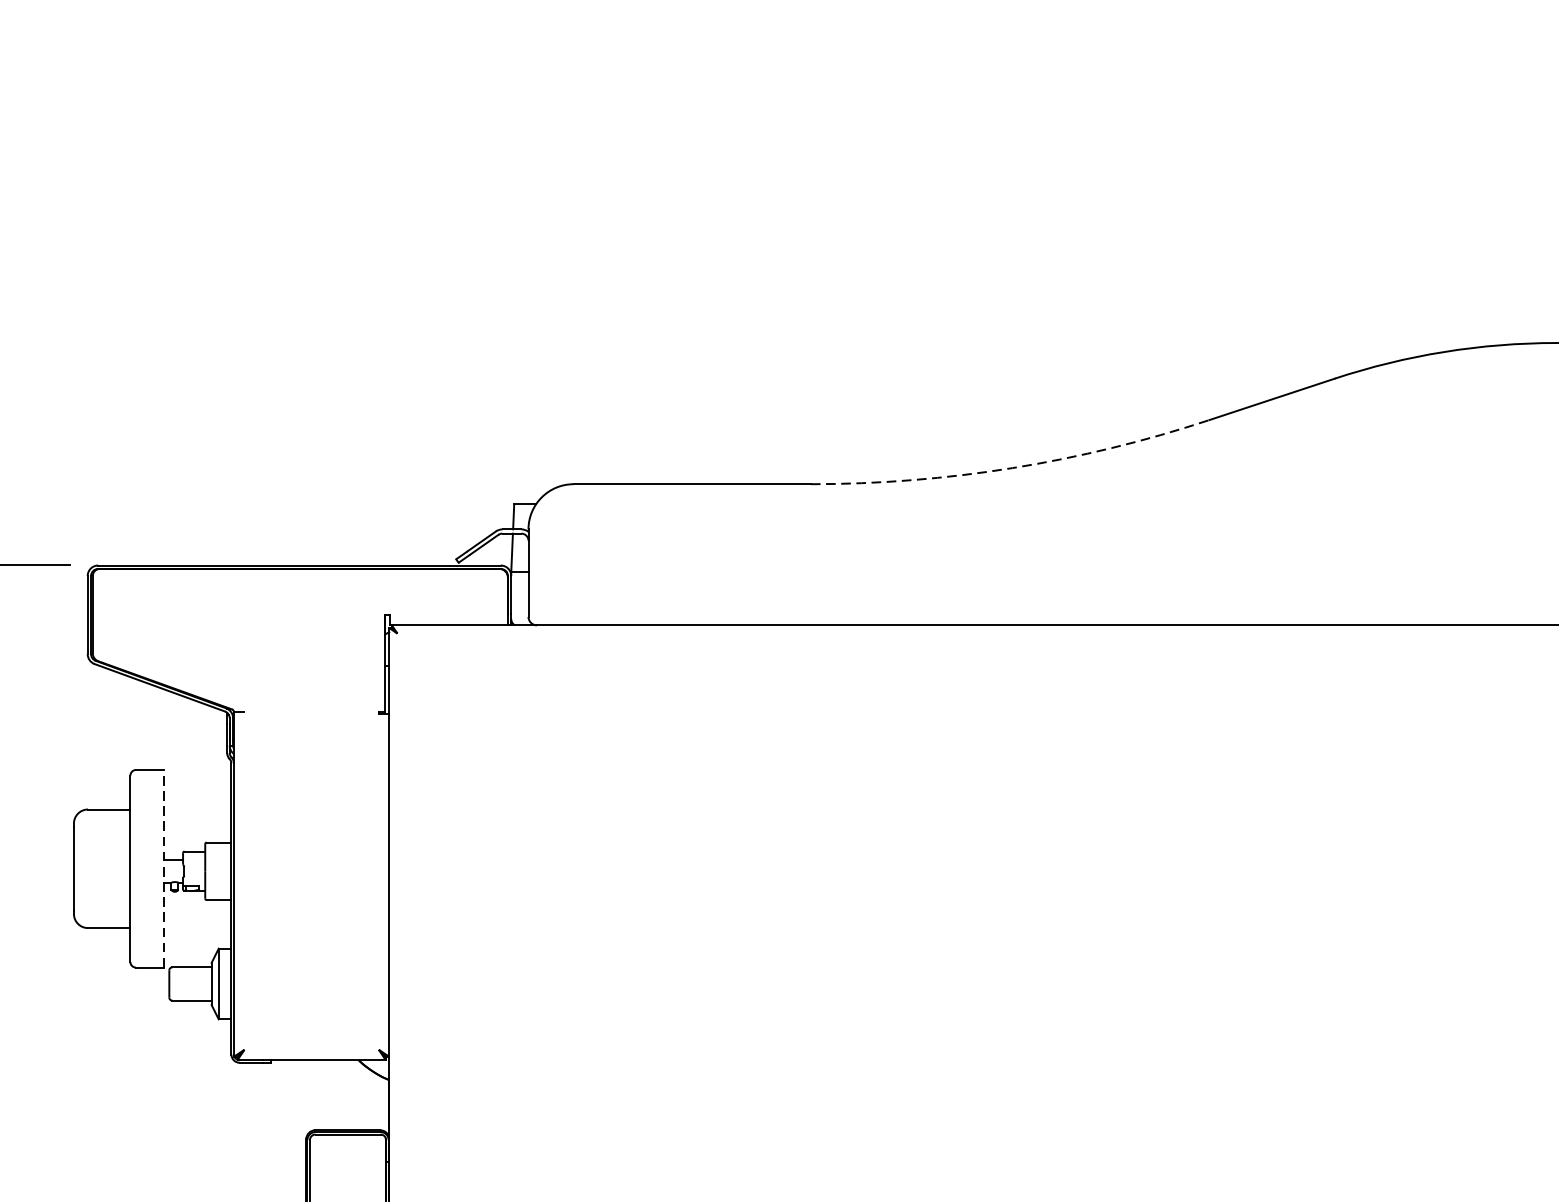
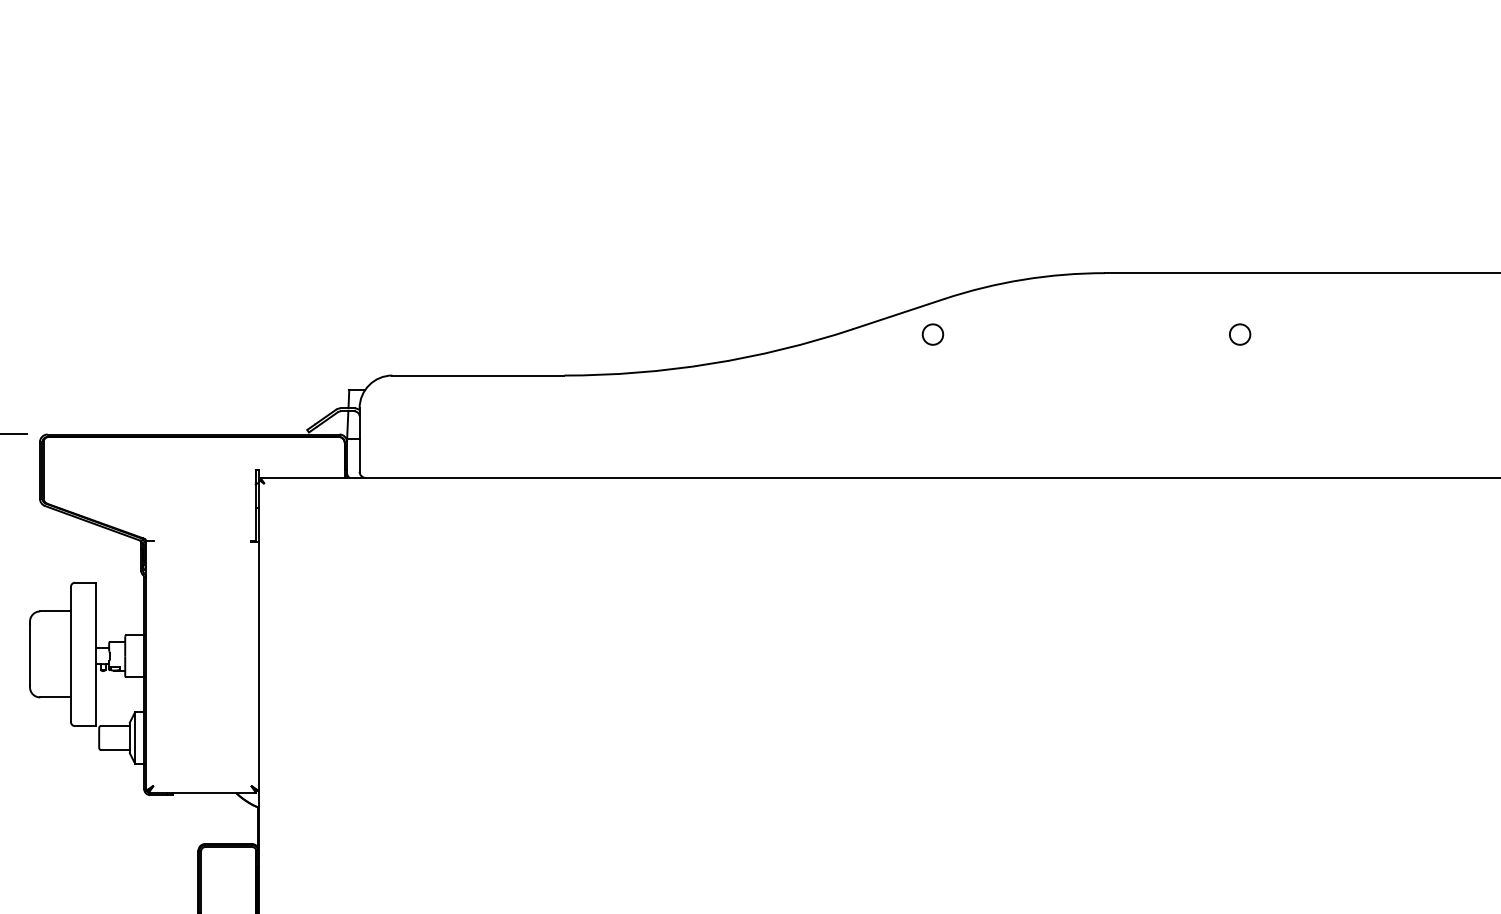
circle: (1318, 427) -> (932, 334), added
arc: (1012, 467) -> (710, 363), dashed -> solid
line: (164, 868) -> (95, 654), dashed -> solid

